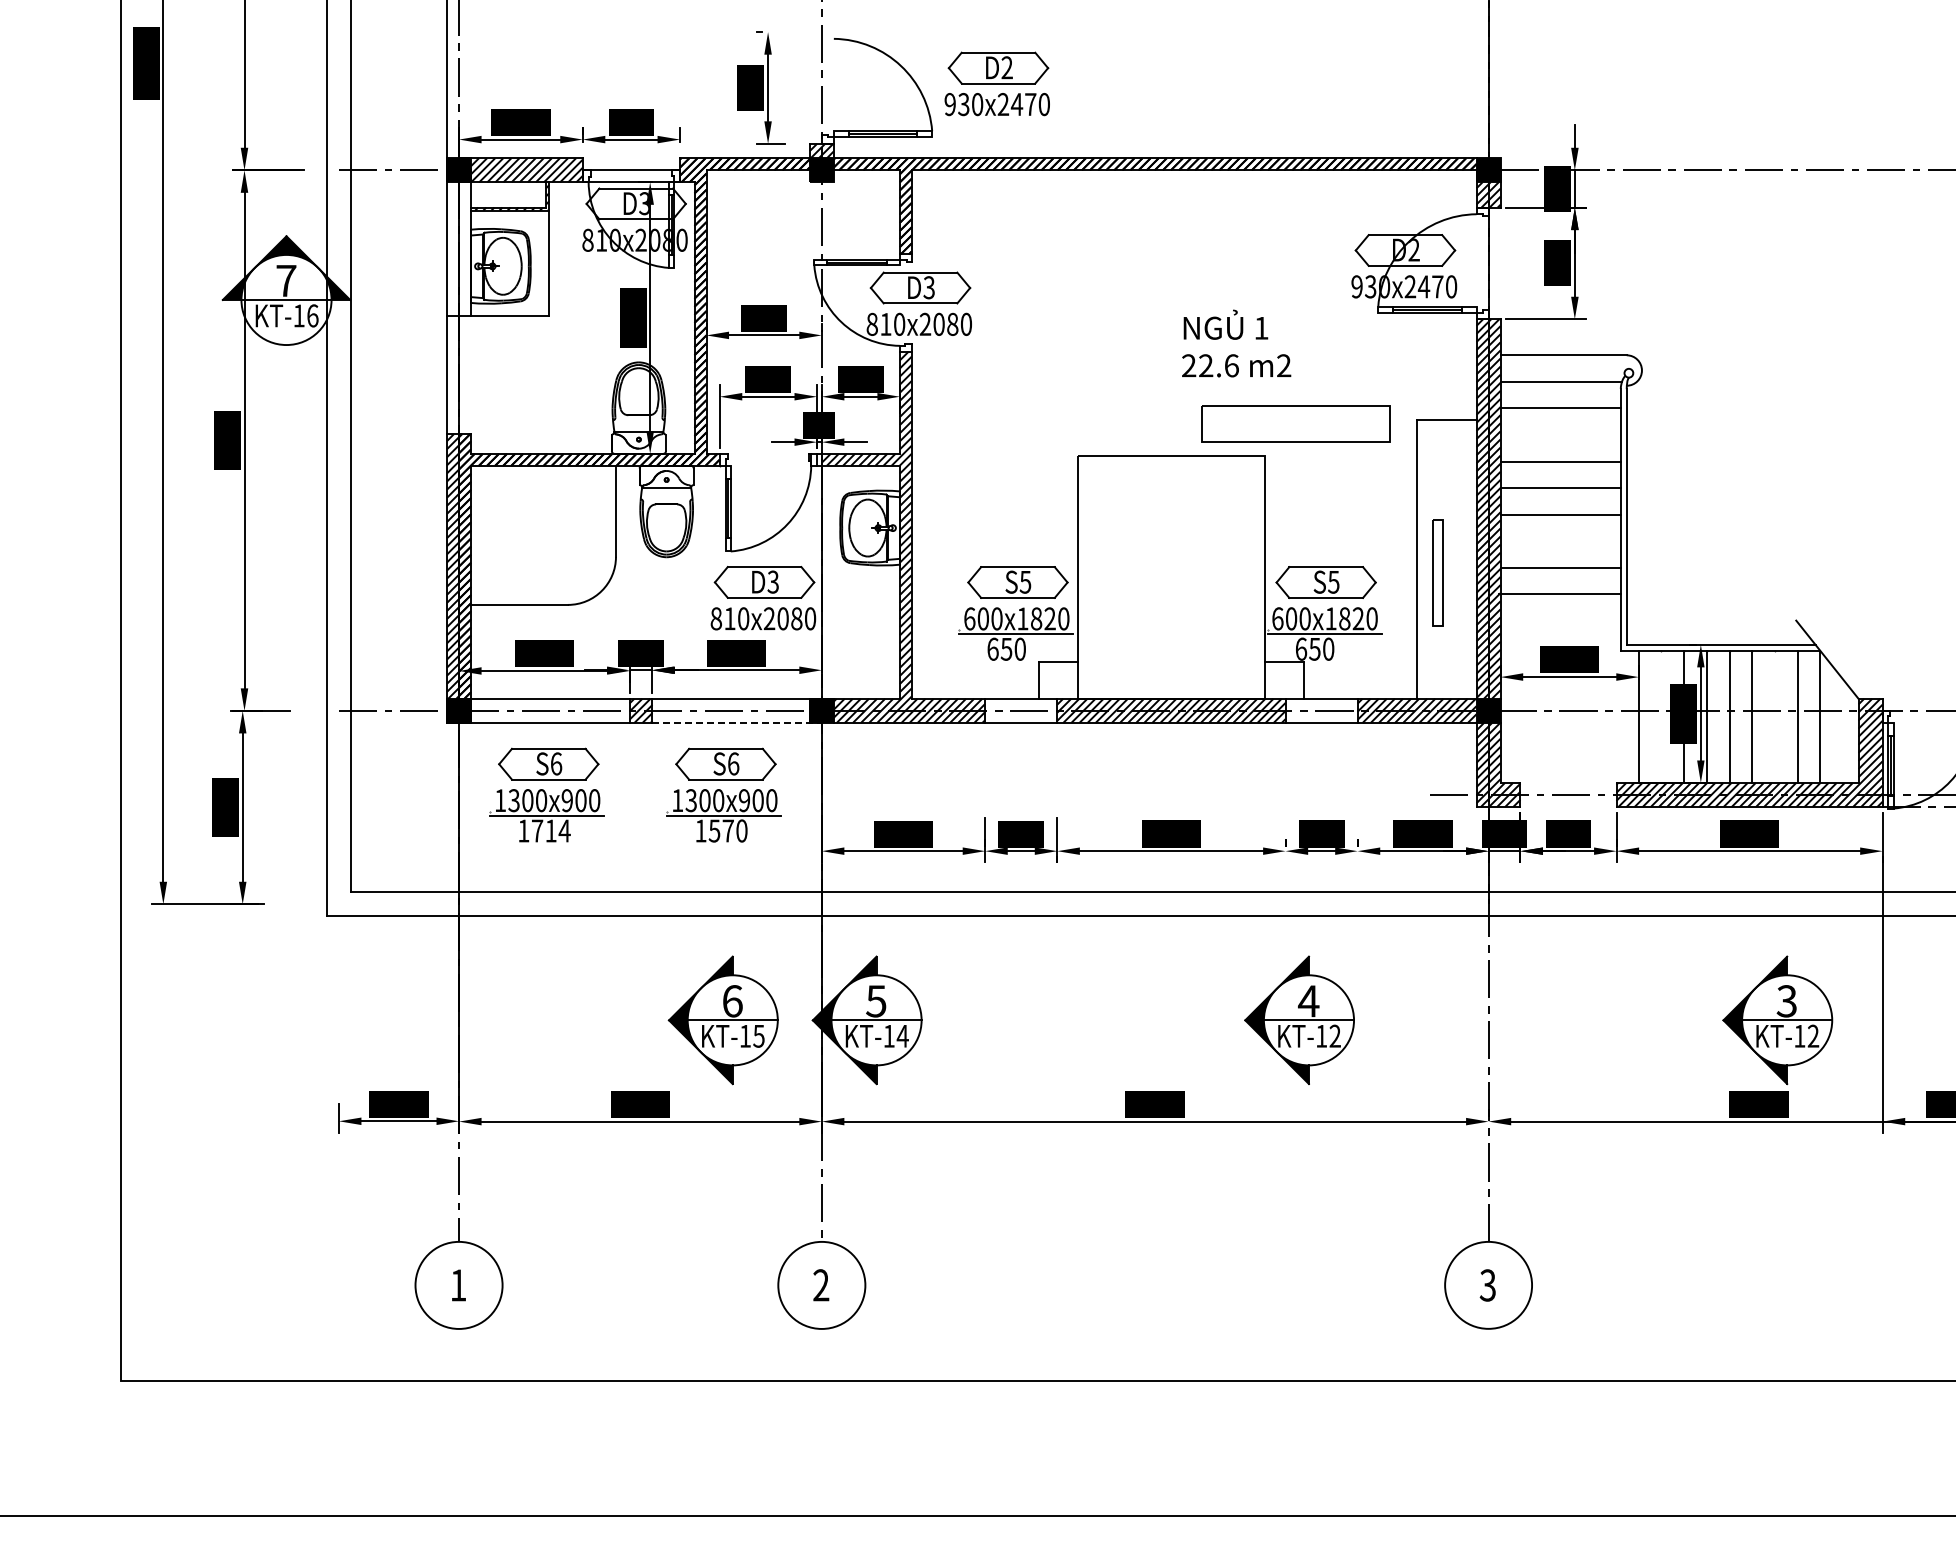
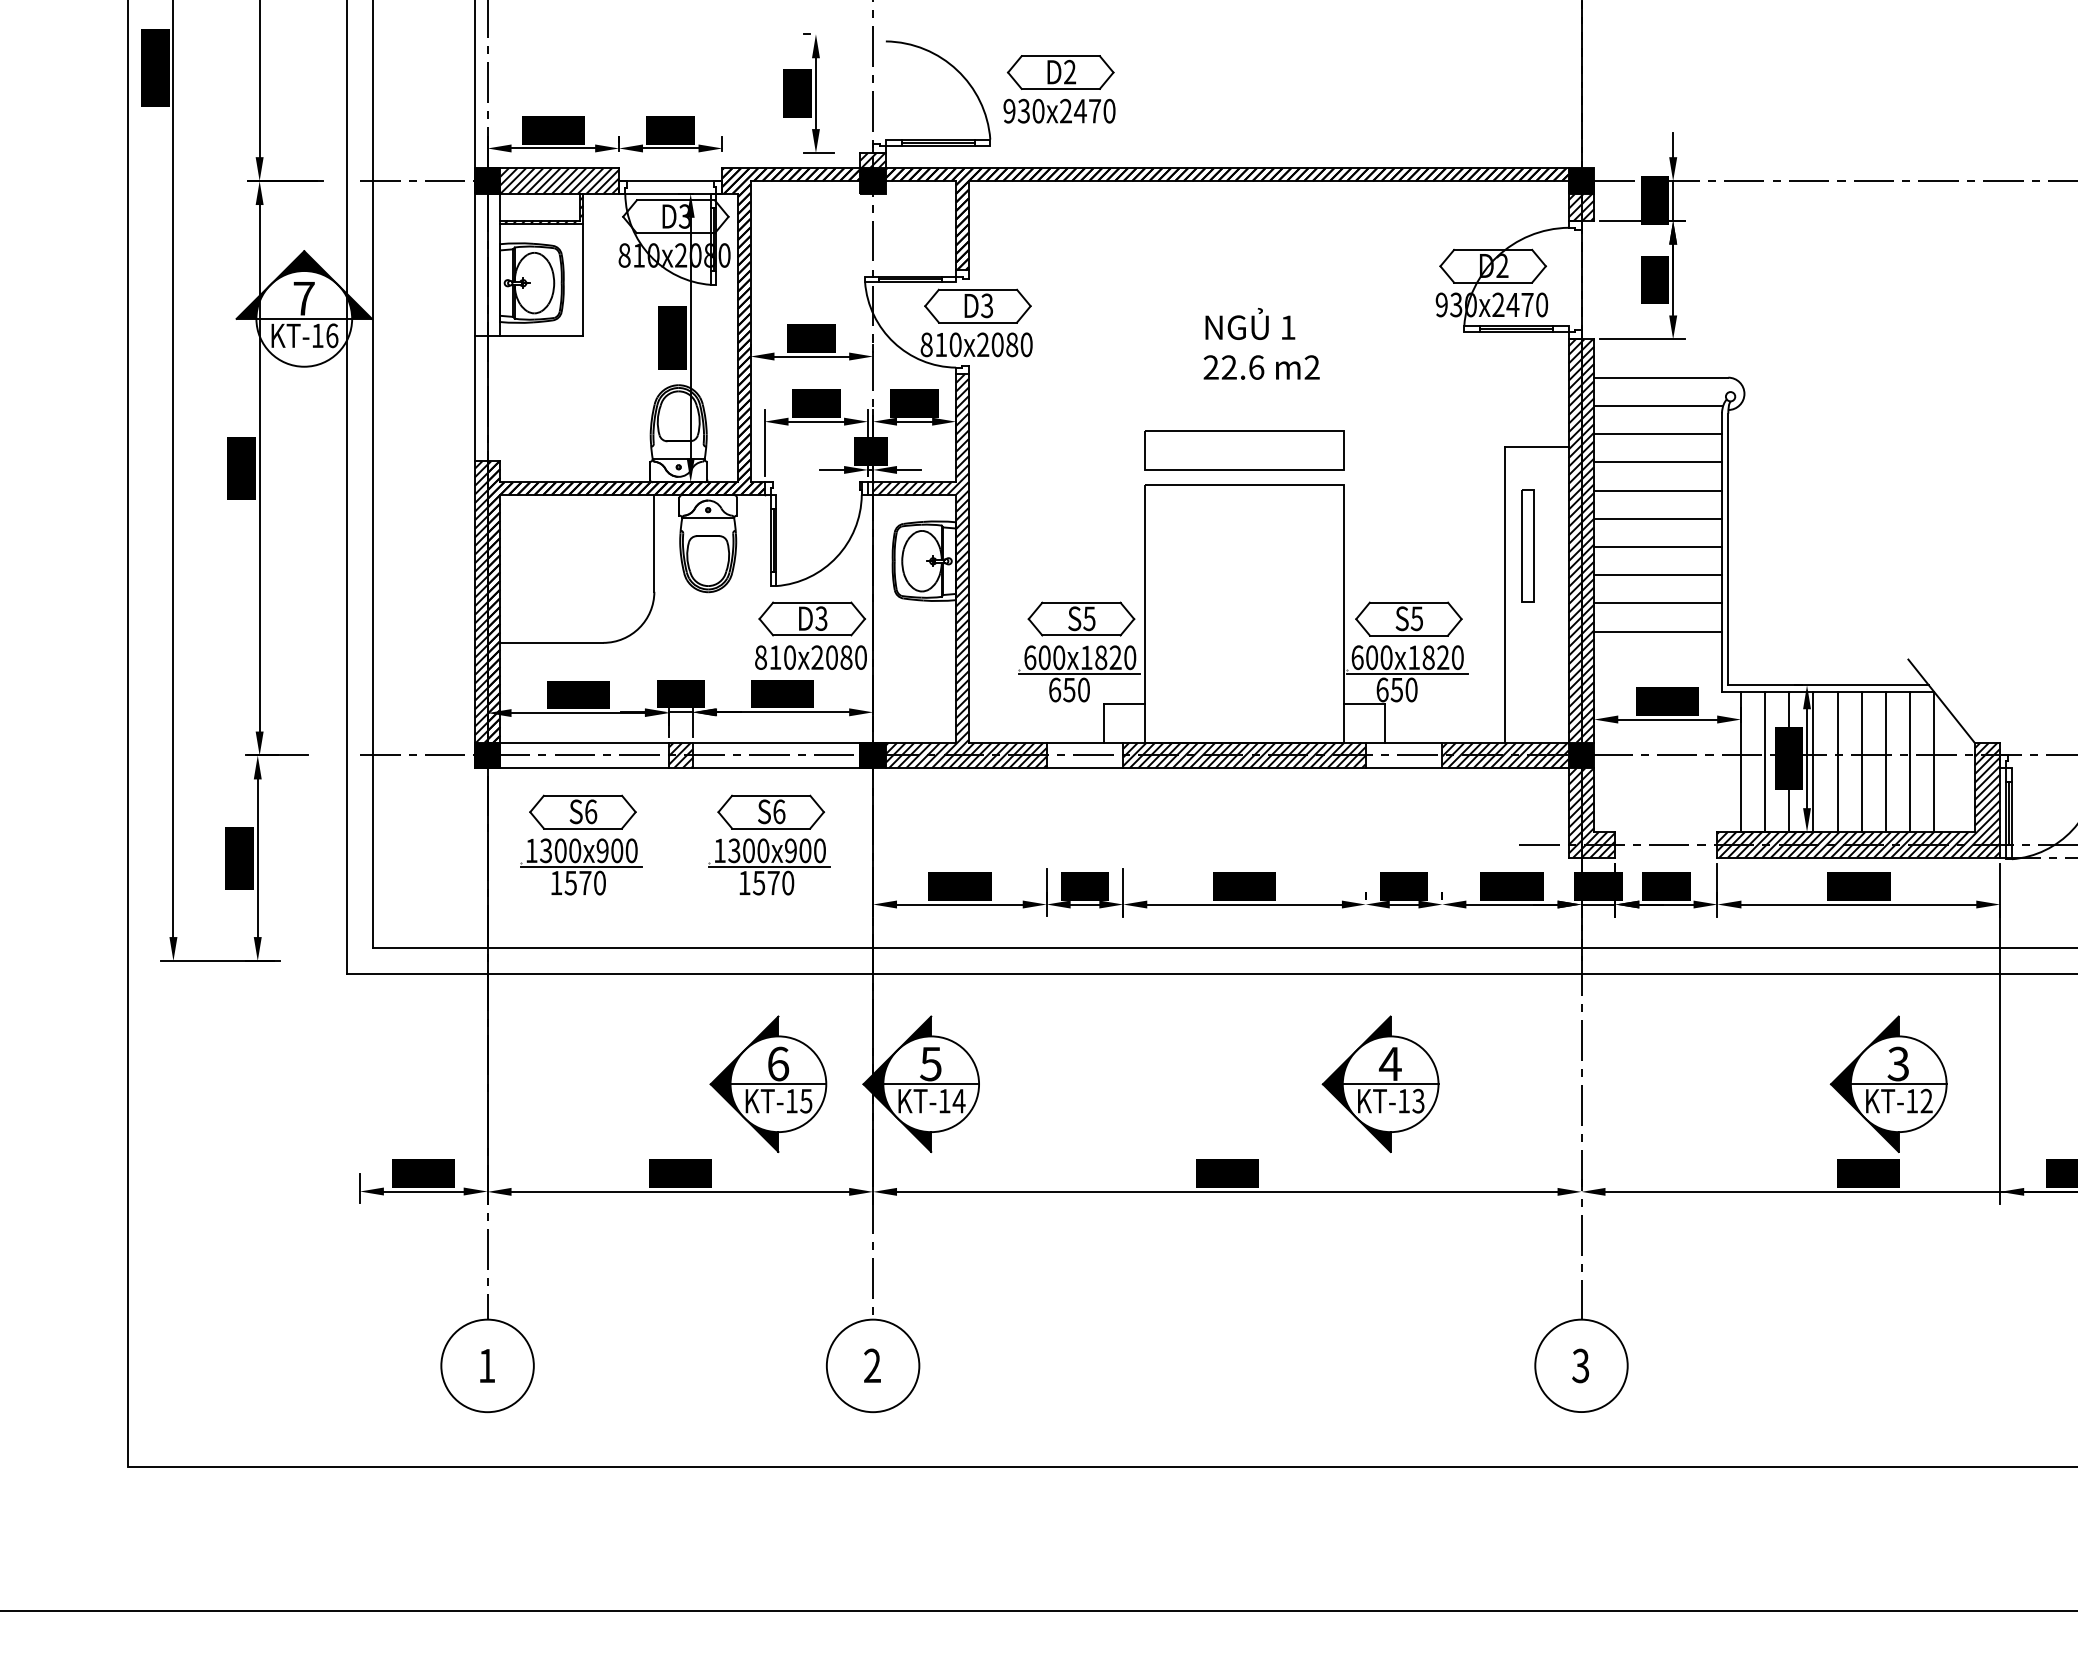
text: (1236, 343) -> (1261, 343), moved
part: (1295, 423) -> (1243, 450), moved
line: (1560, 435) -> (1657, 462), added
line: (1560, 541) -> (1657, 575), added
part: (1437, 572) -> (1527, 545), moved
line: (1661, 716) -> (1765, 761), added
line: (1774, 716) -> (1885, 761), added
line: (737, 722) -> (783, 767), dashed -> solid
text: (550, 830) -> (584, 882), 1714 -> 1570
text: (1334, 1036) -> (1417, 1101), KT-12 -> KT-13

